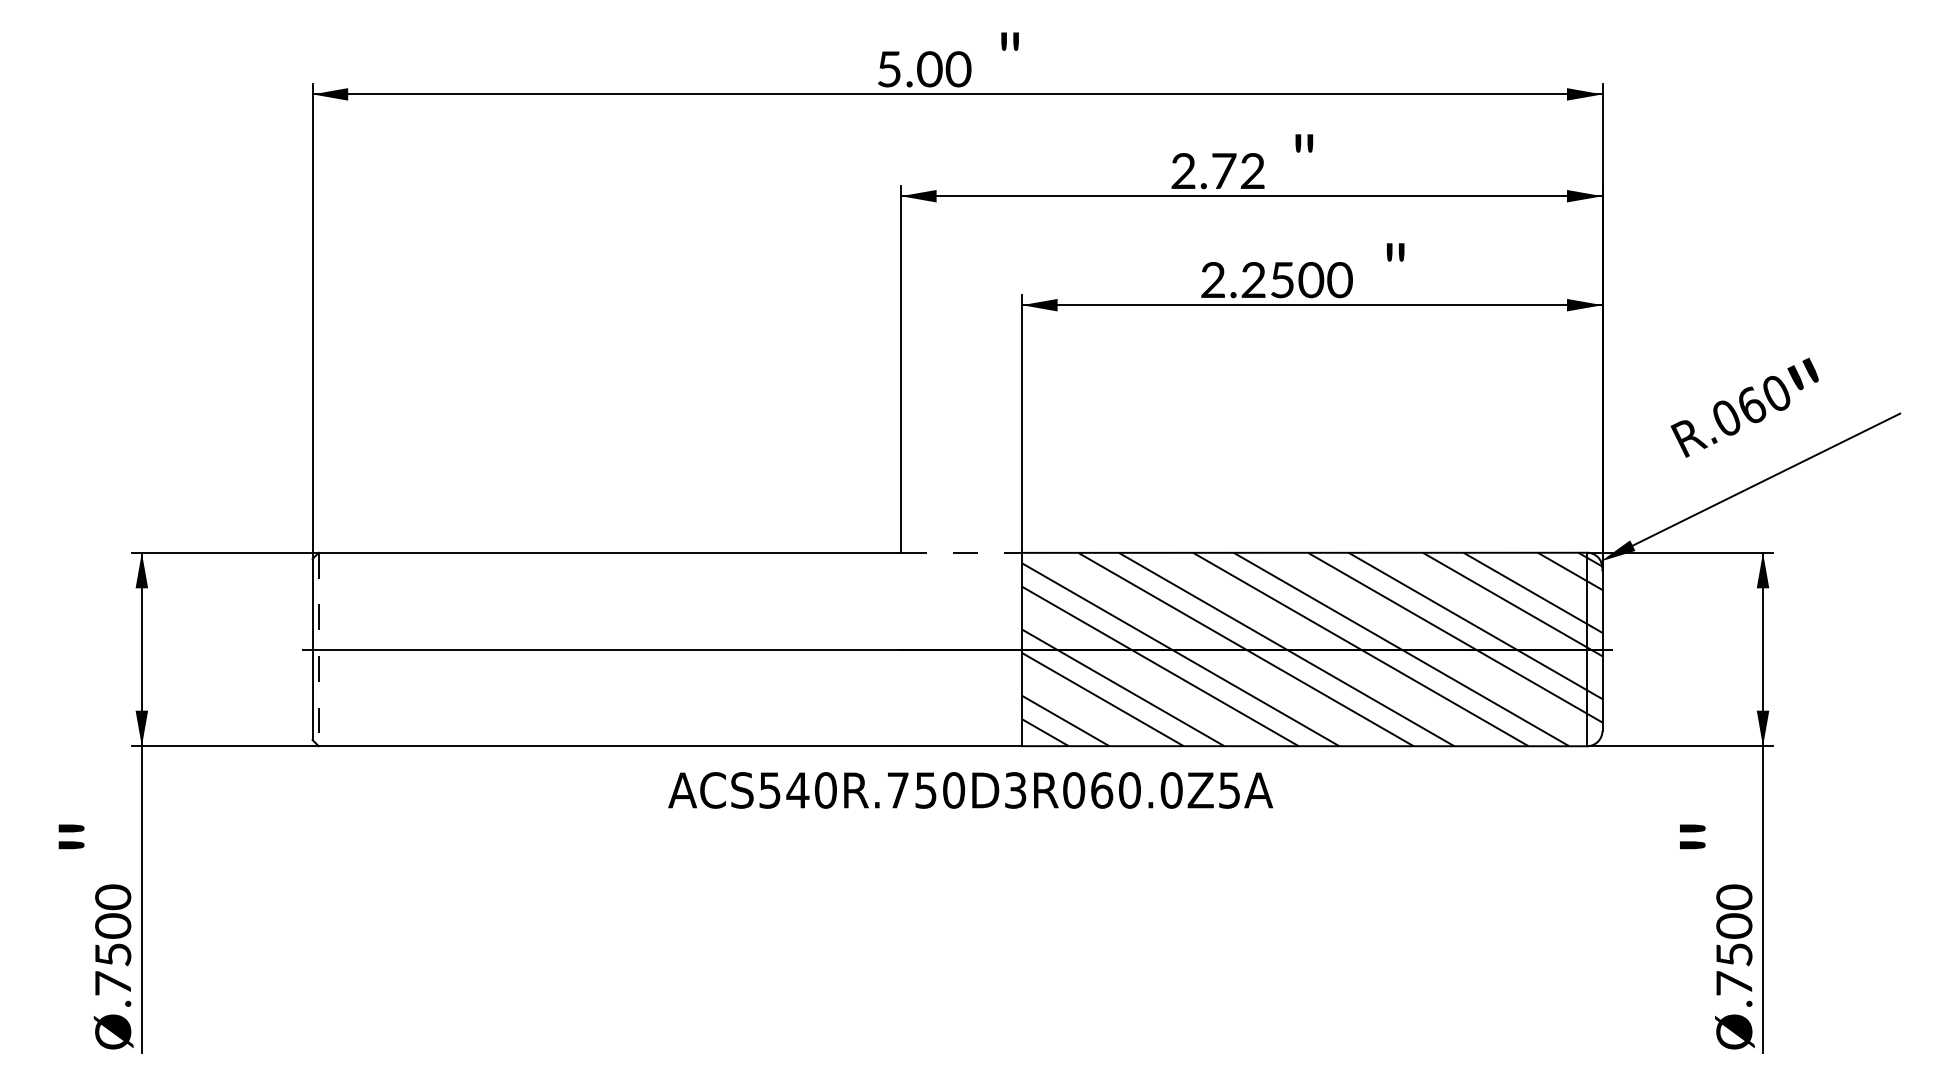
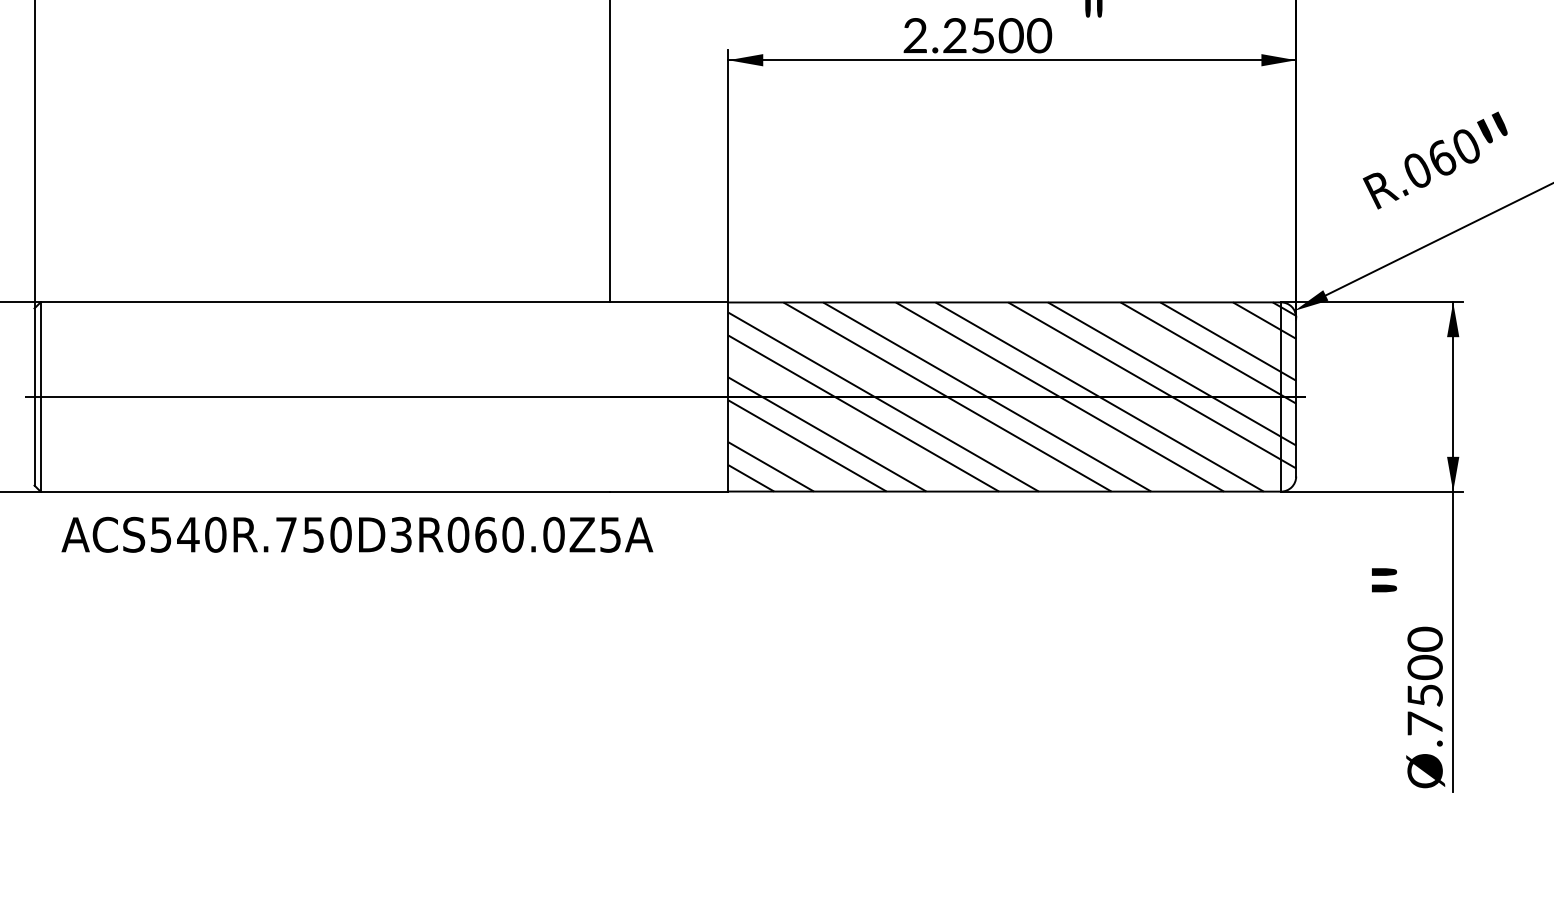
line: (962, 552) -> (670, 302), dashed -> solid
line: (318, 649) -> (40, 397), dashed -> solid
text: (970, 790) -> (357, 534), moved

